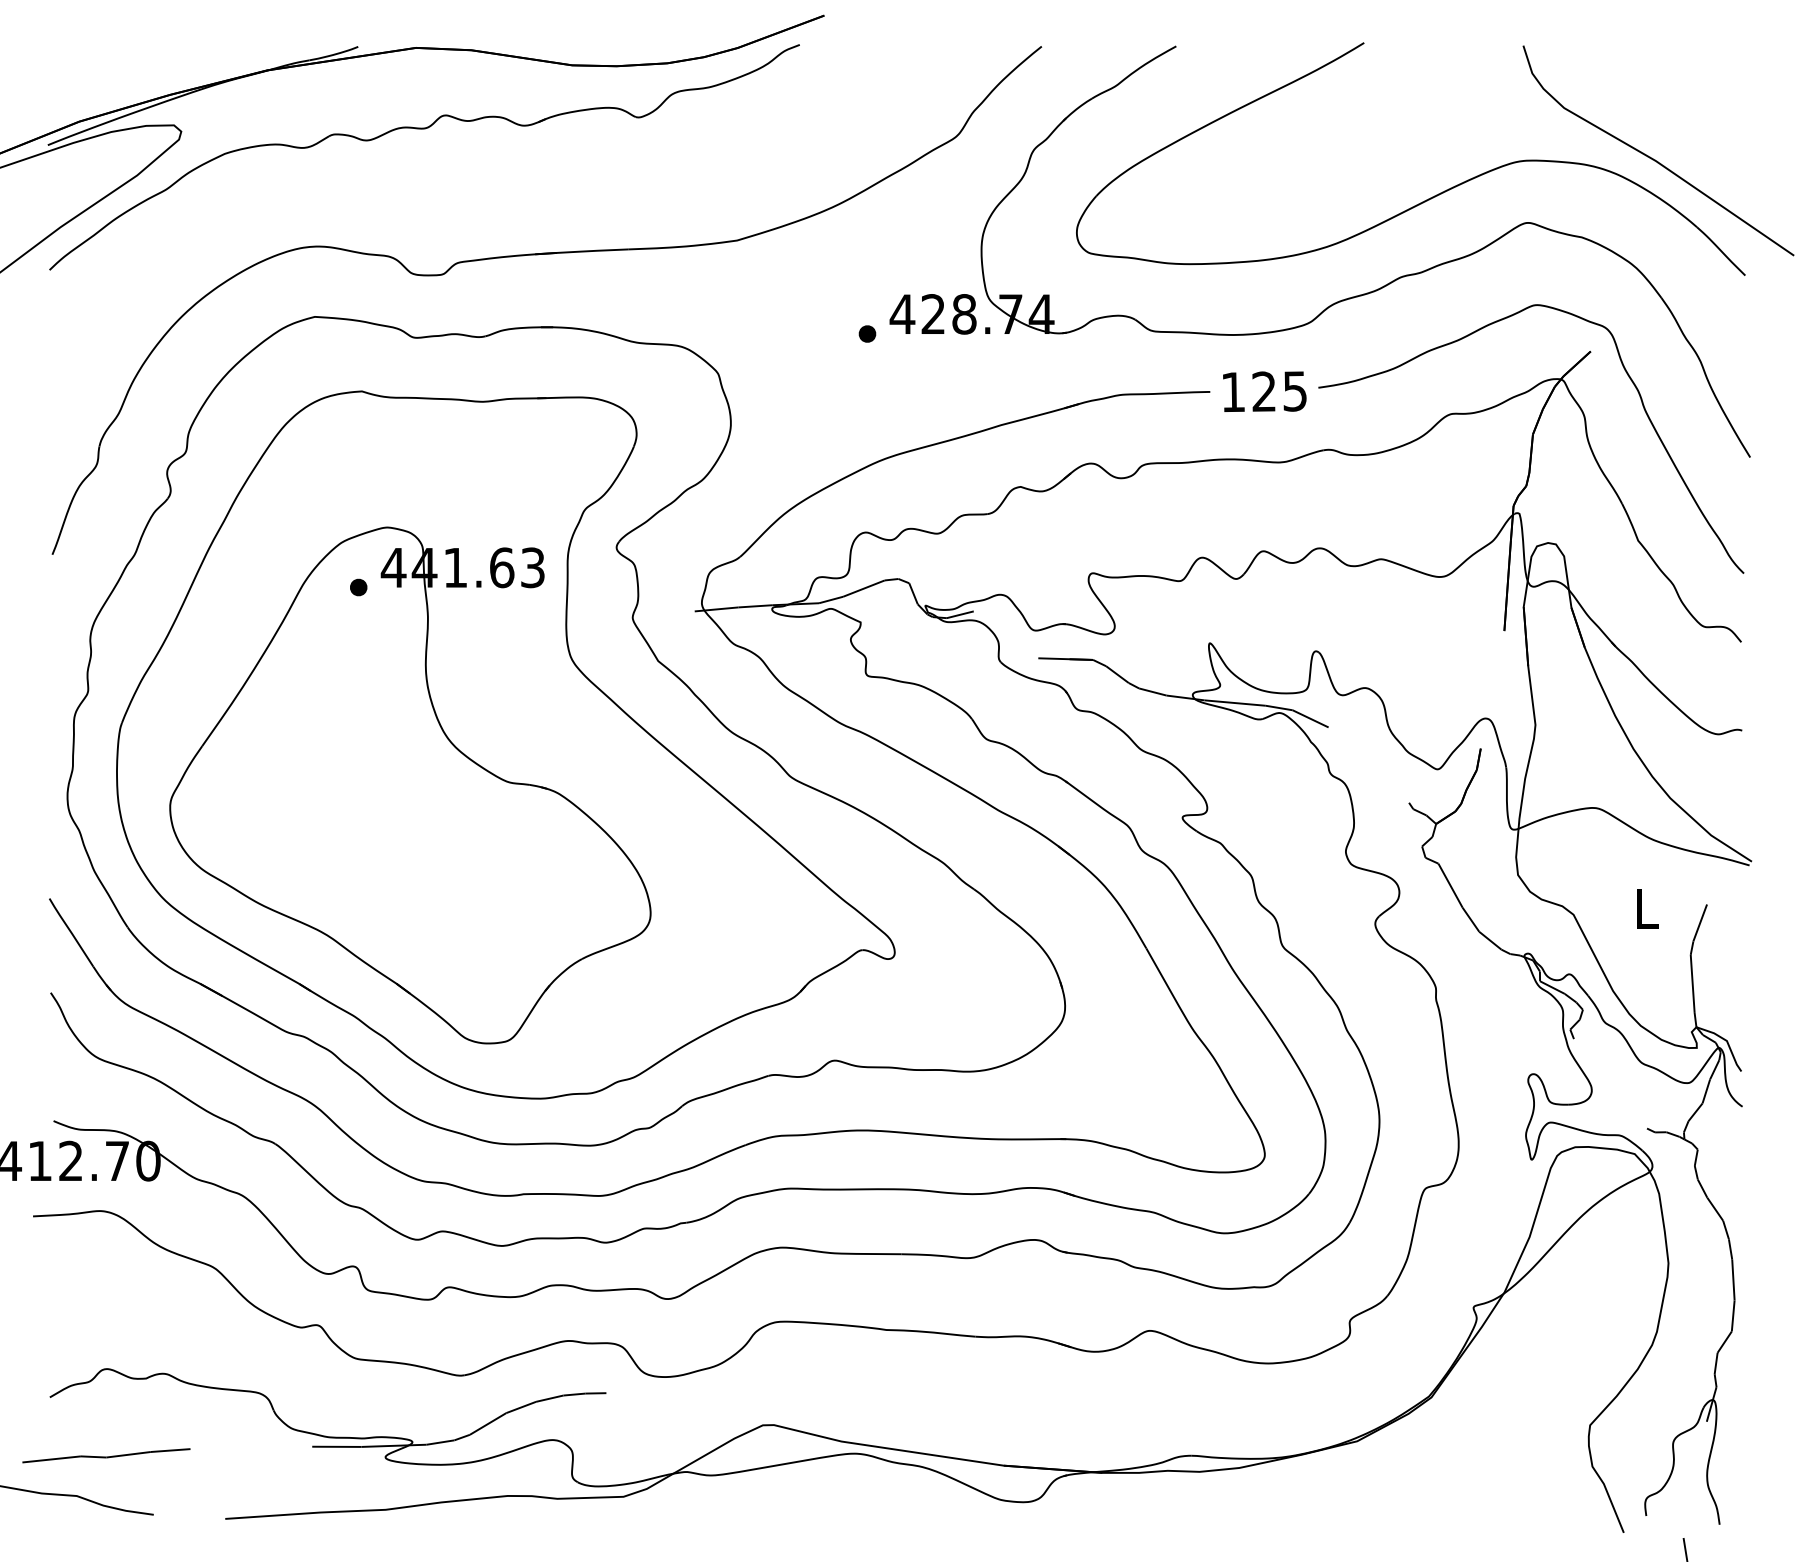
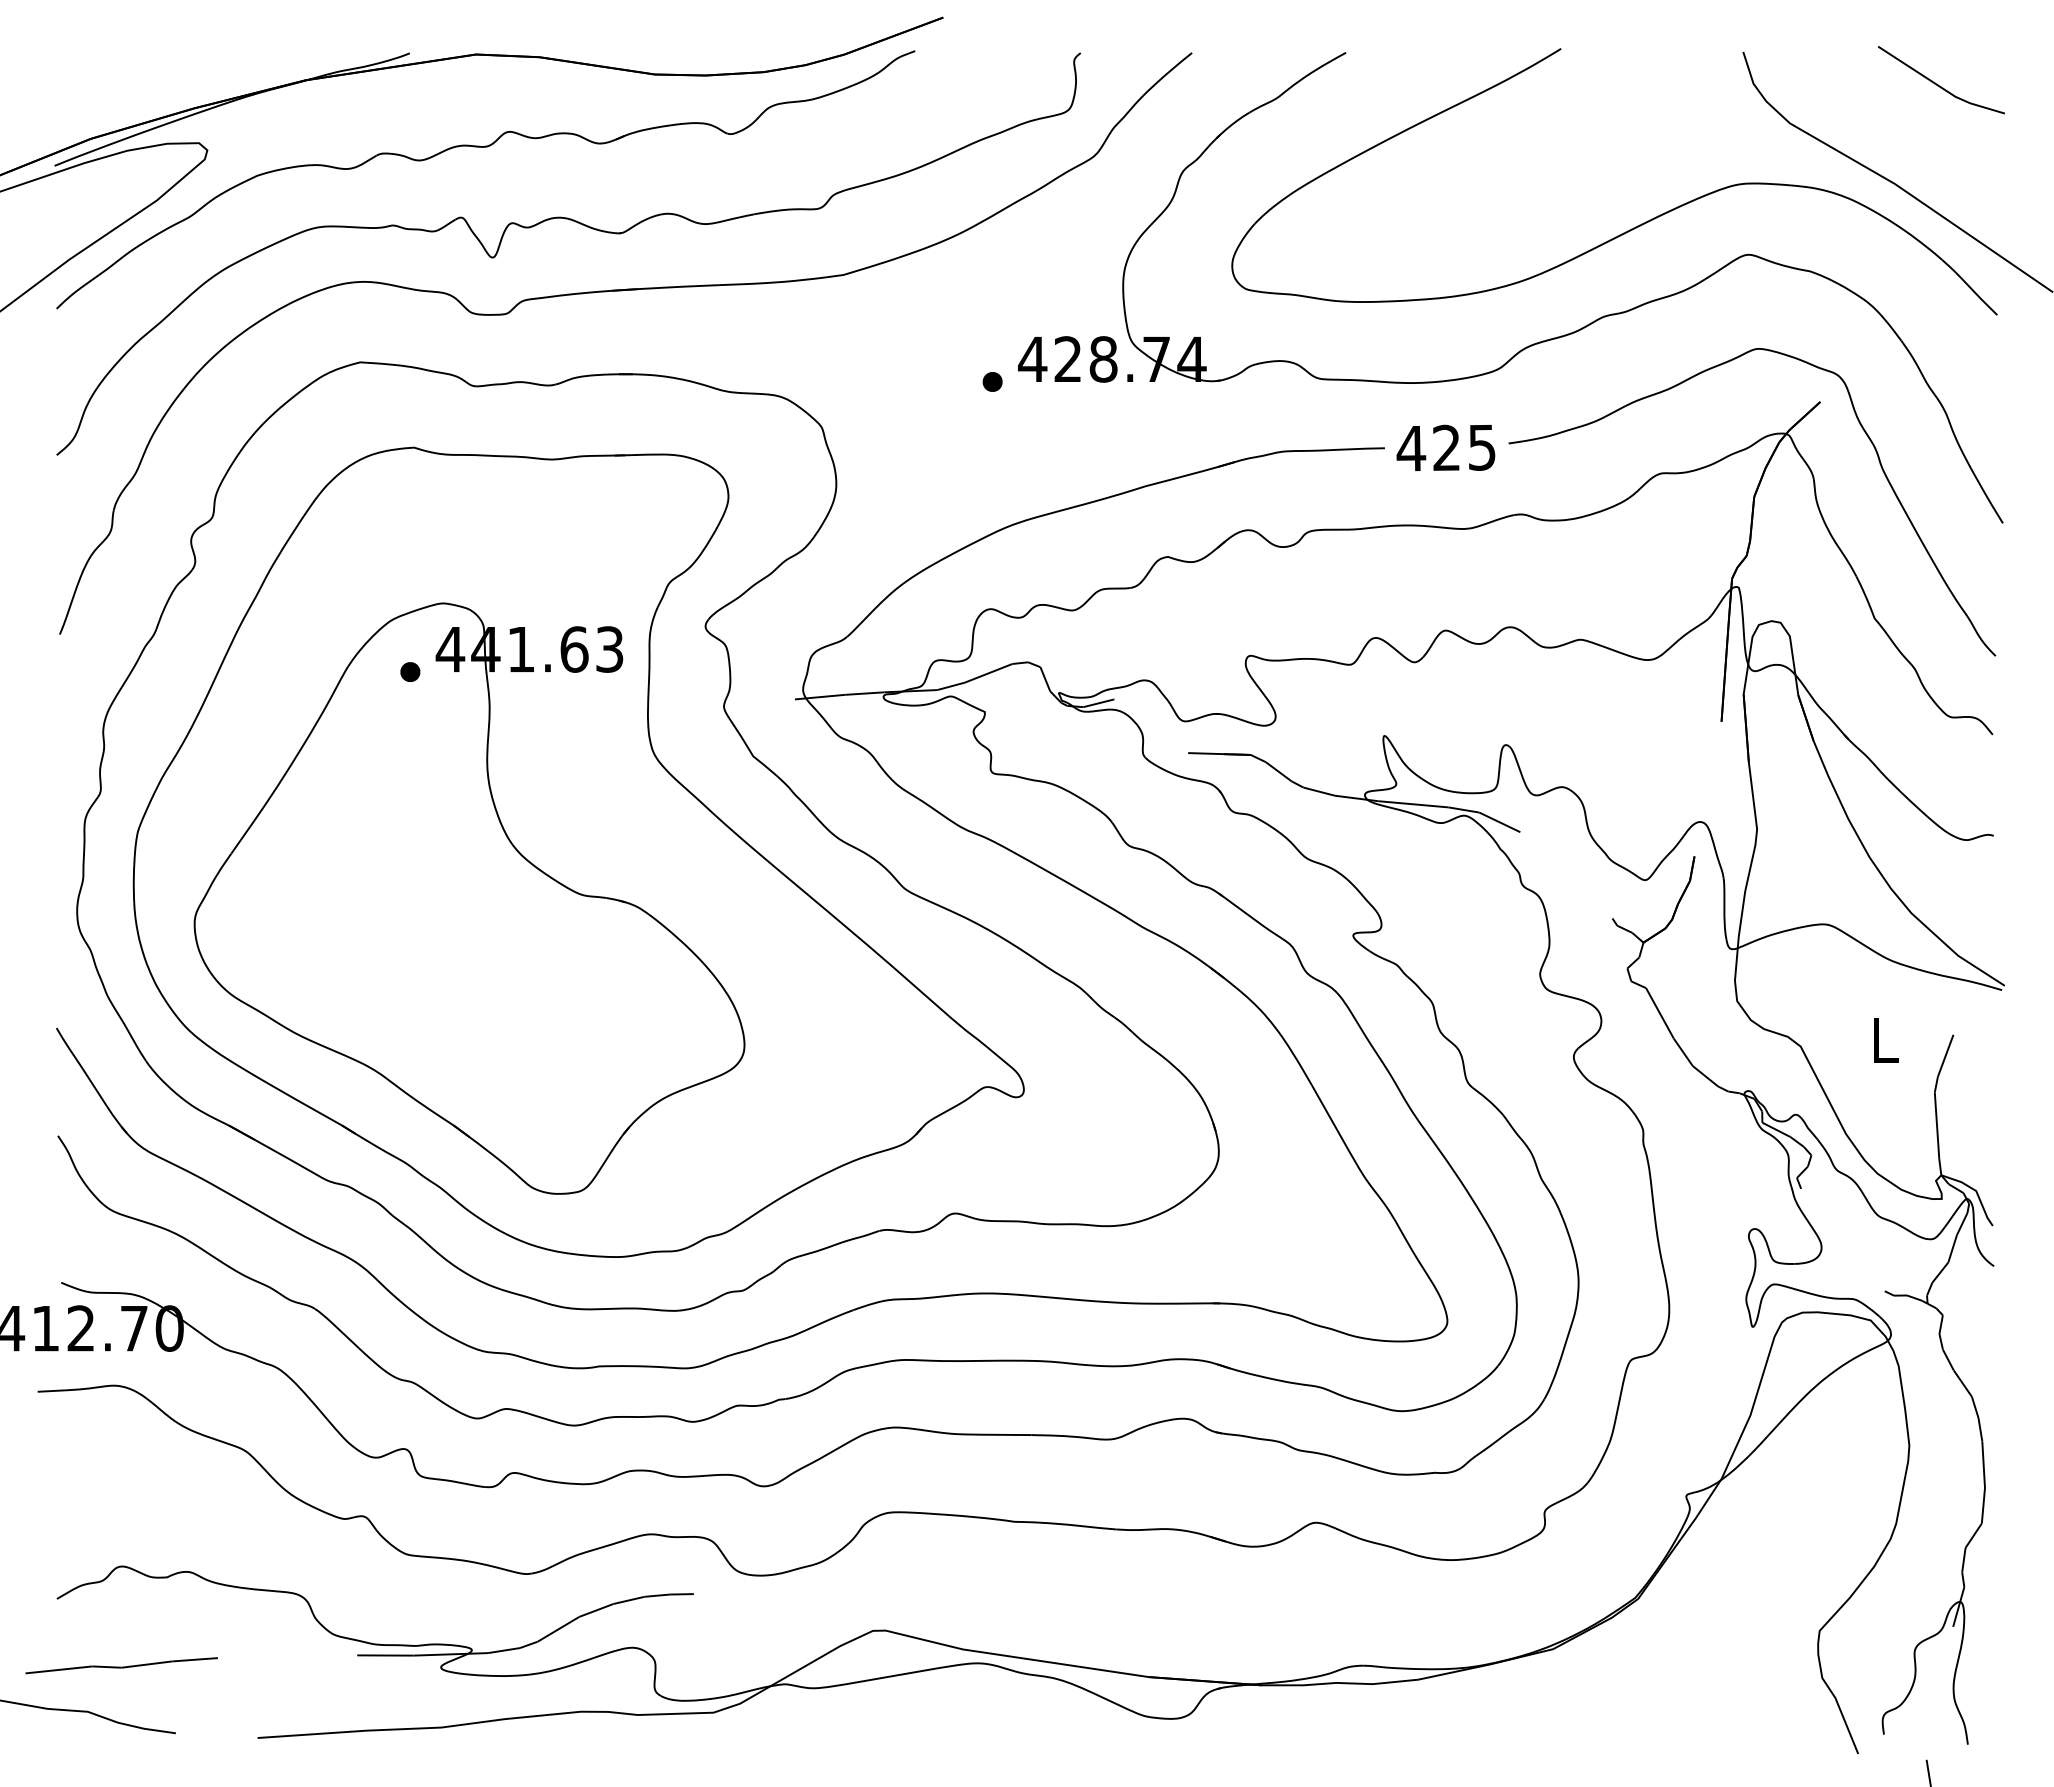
line: (1693, 74) -> (1938, 84), added
part: (509, 197) -> (582, 225), added
text: (1233, 392) -> (1411, 448), 125 -> 425

